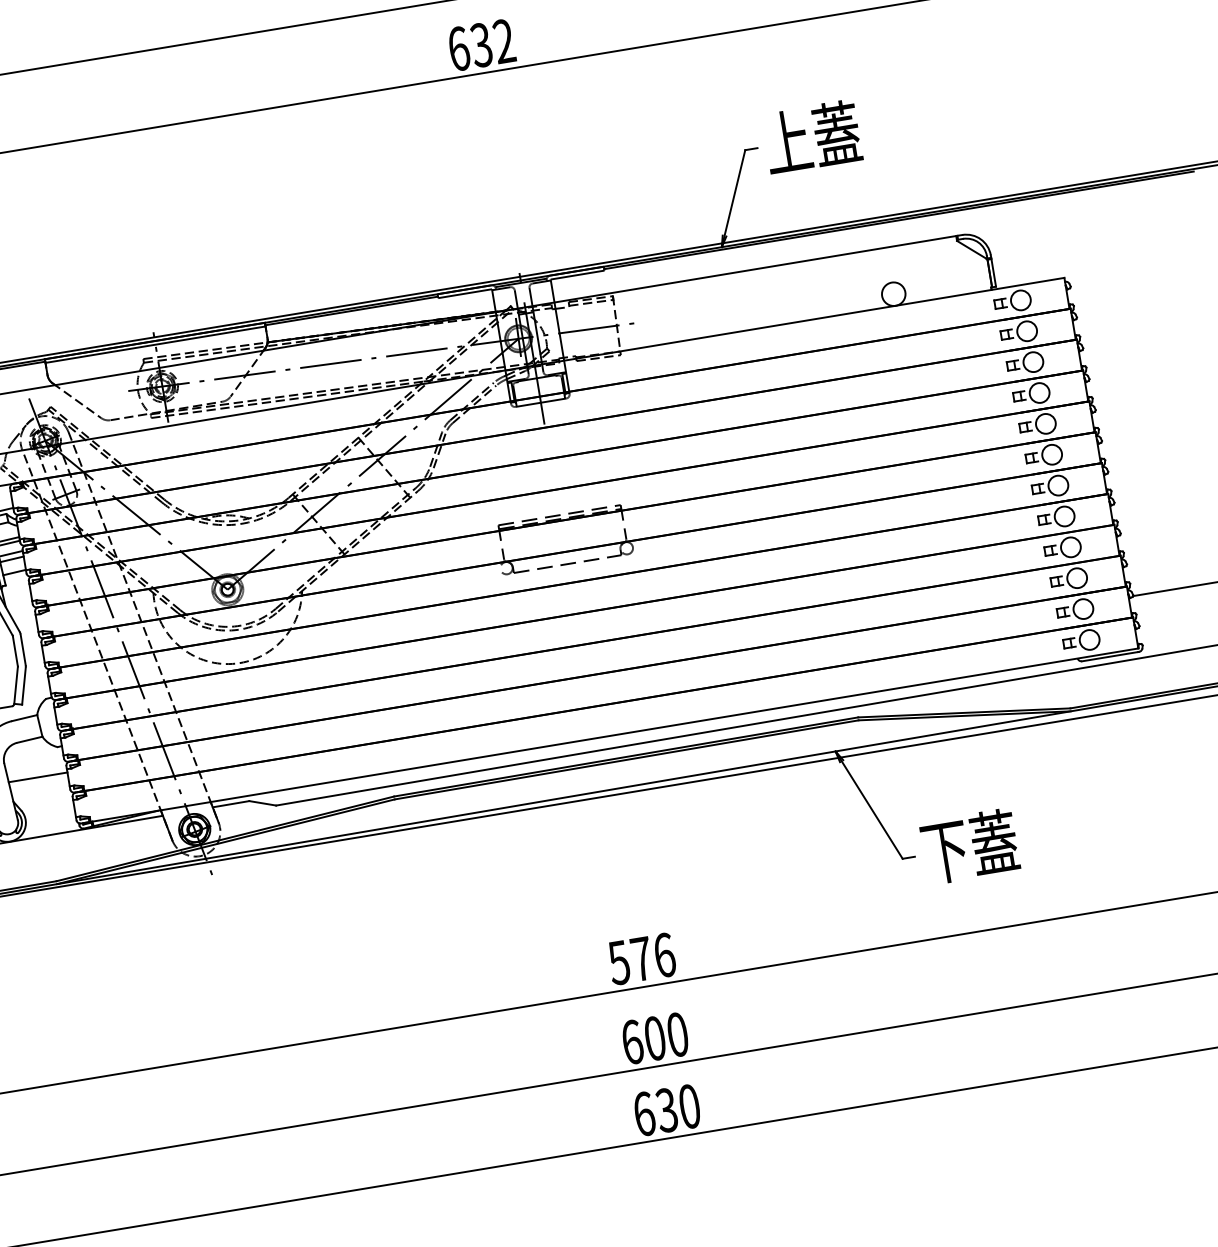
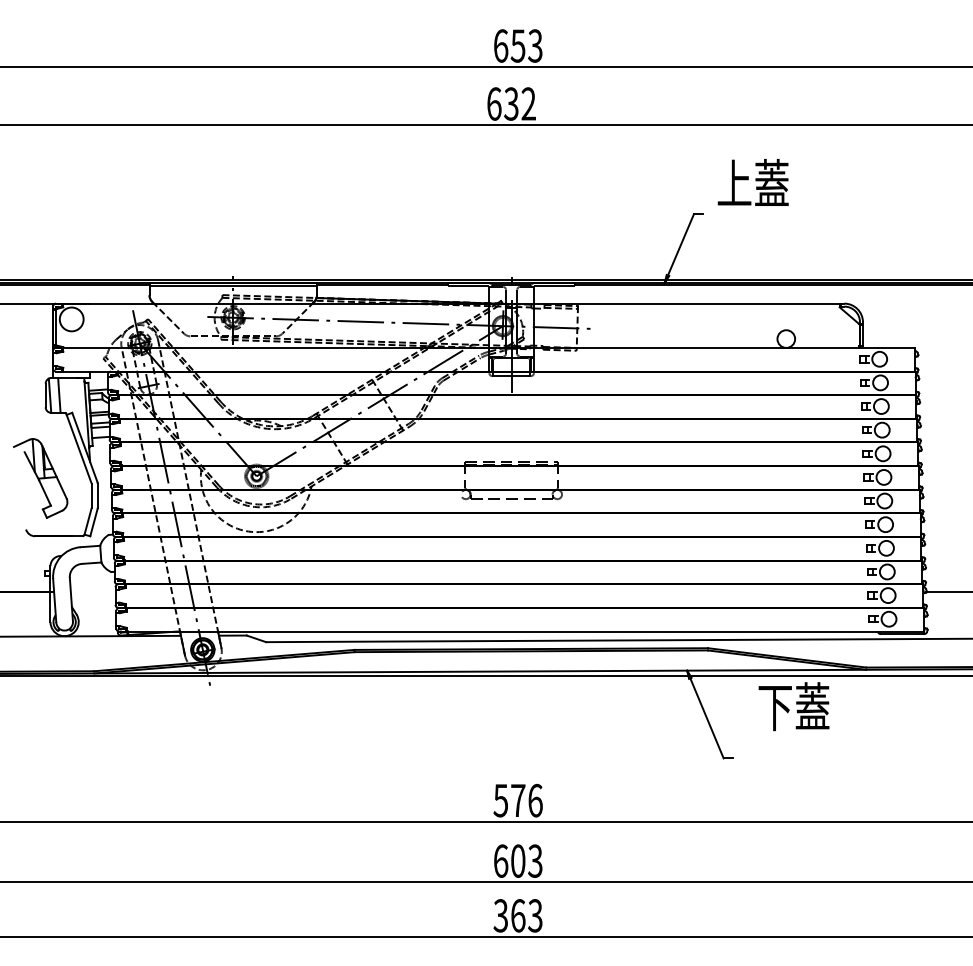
text: (811, 136) -> (752, 182), moved
line: (37, 778) -> (92, 592), removed
text: (969, 846) -> (793, 706), moved
text: (677, 1033) -> (535, 860), 600 -> 603
text: (665, 1110) -> (517, 915), 630 -> 363

